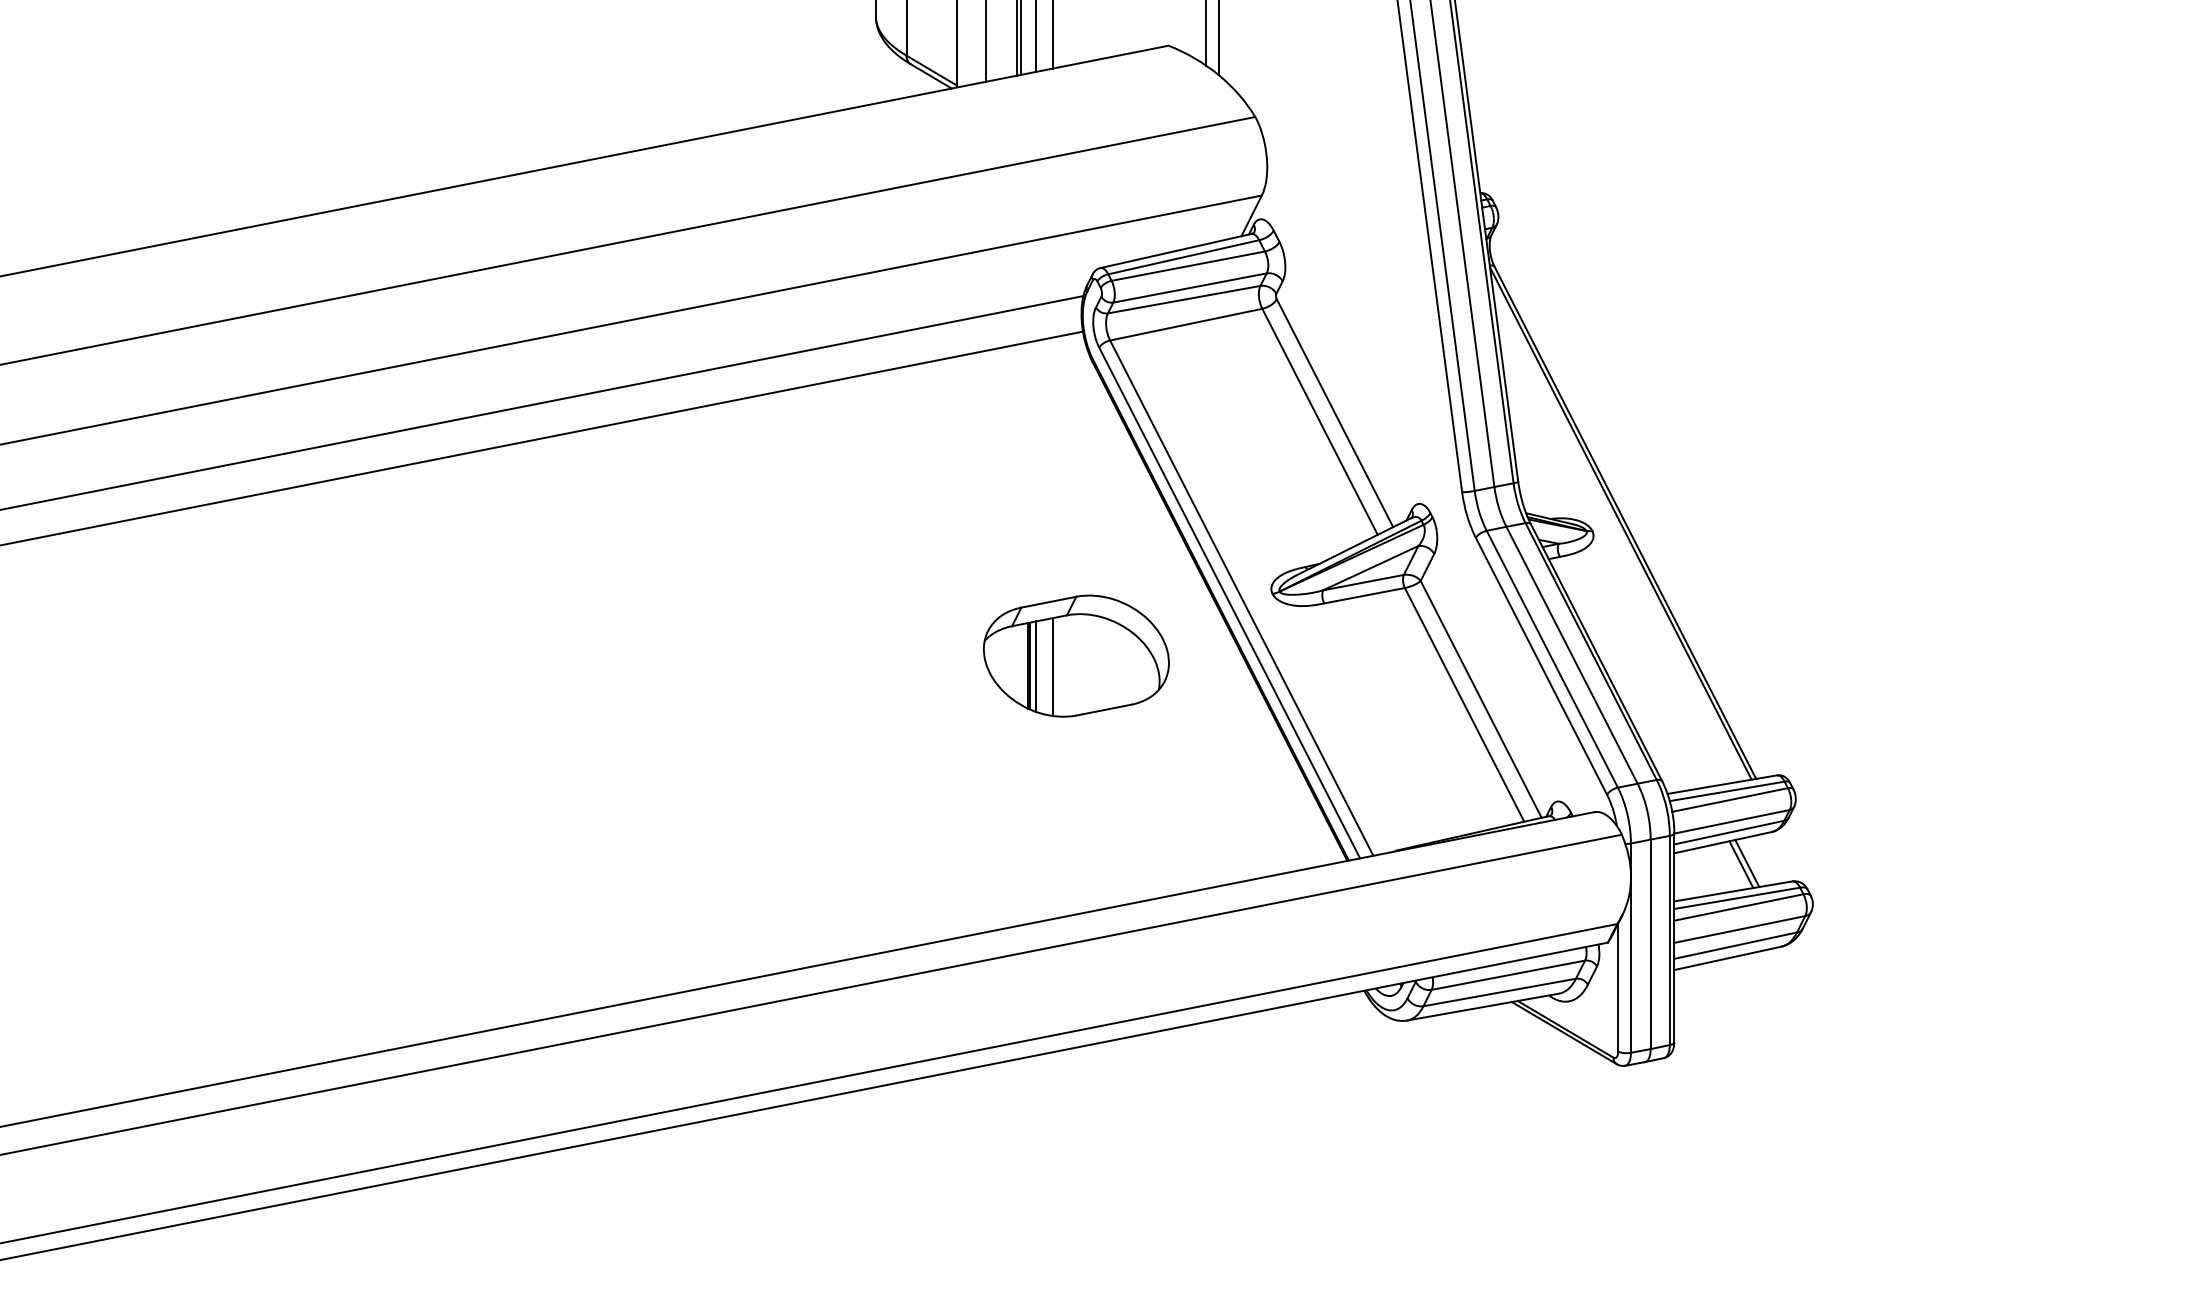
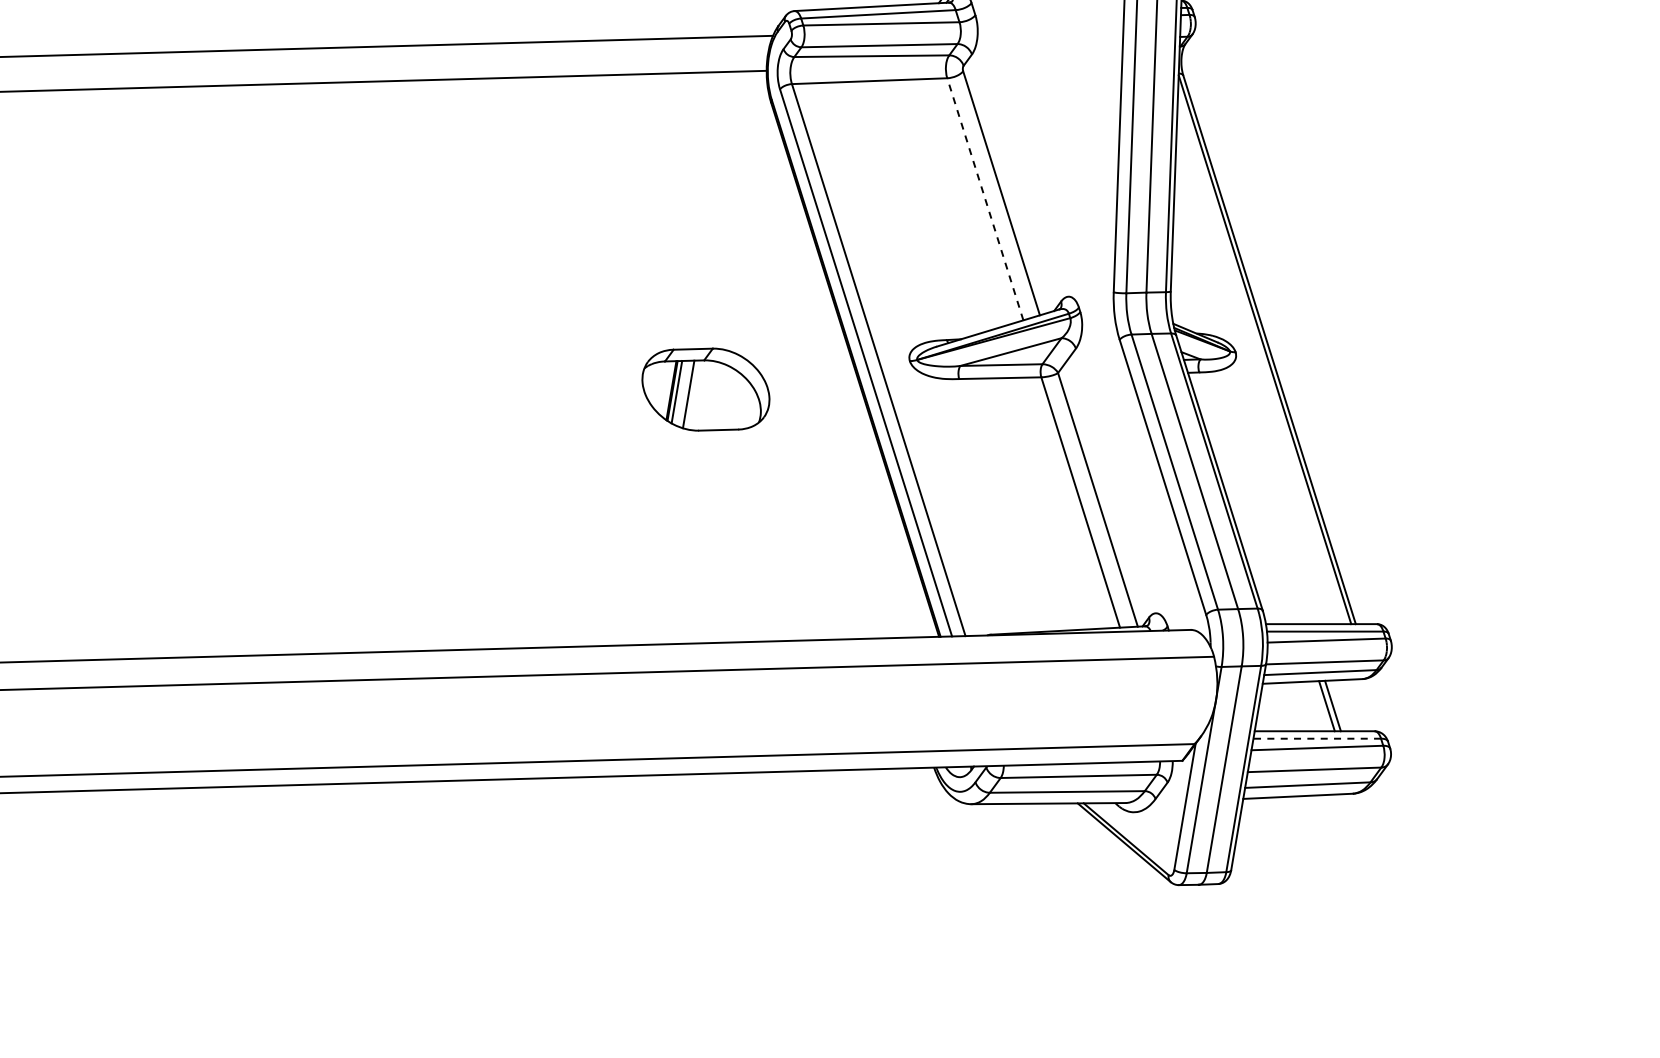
line: (1320, 421) -> (985, 199), solid -> dashed
part: (1075, 655) -> (705, 388), size x0.7
line: (1737, 898) -> (1317, 738), solid -> dashed

